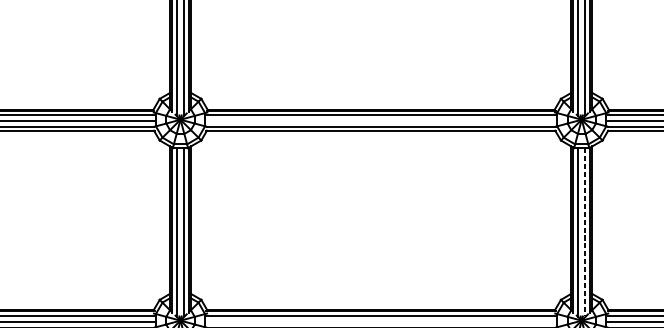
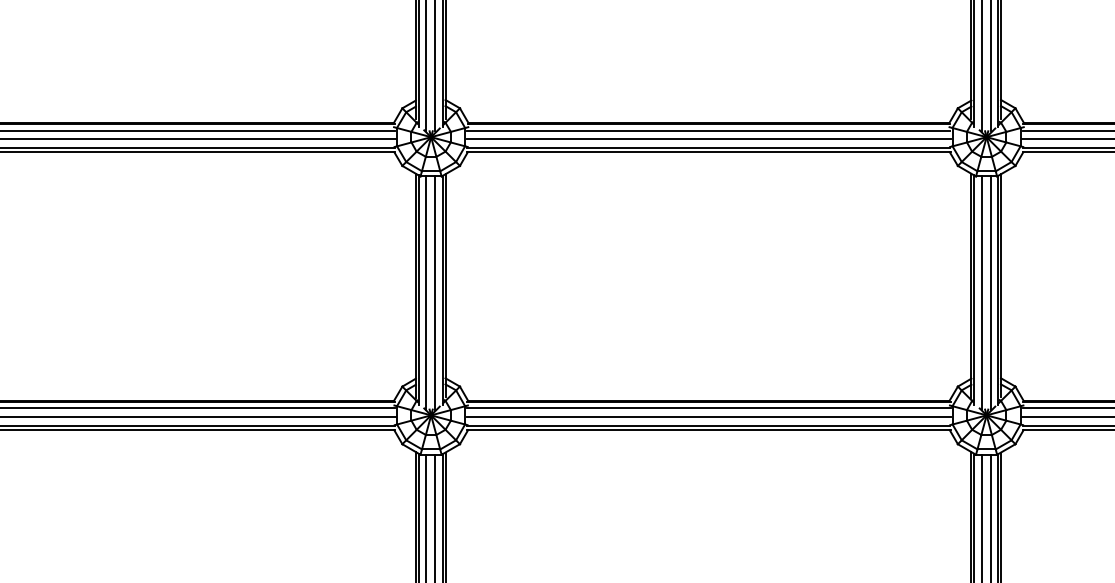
line: (380, 121) -> (708, 139), added
line: (584, 232) -> (990, 293), dashed -> solid
line: (380, 322) -> (708, 417), added

